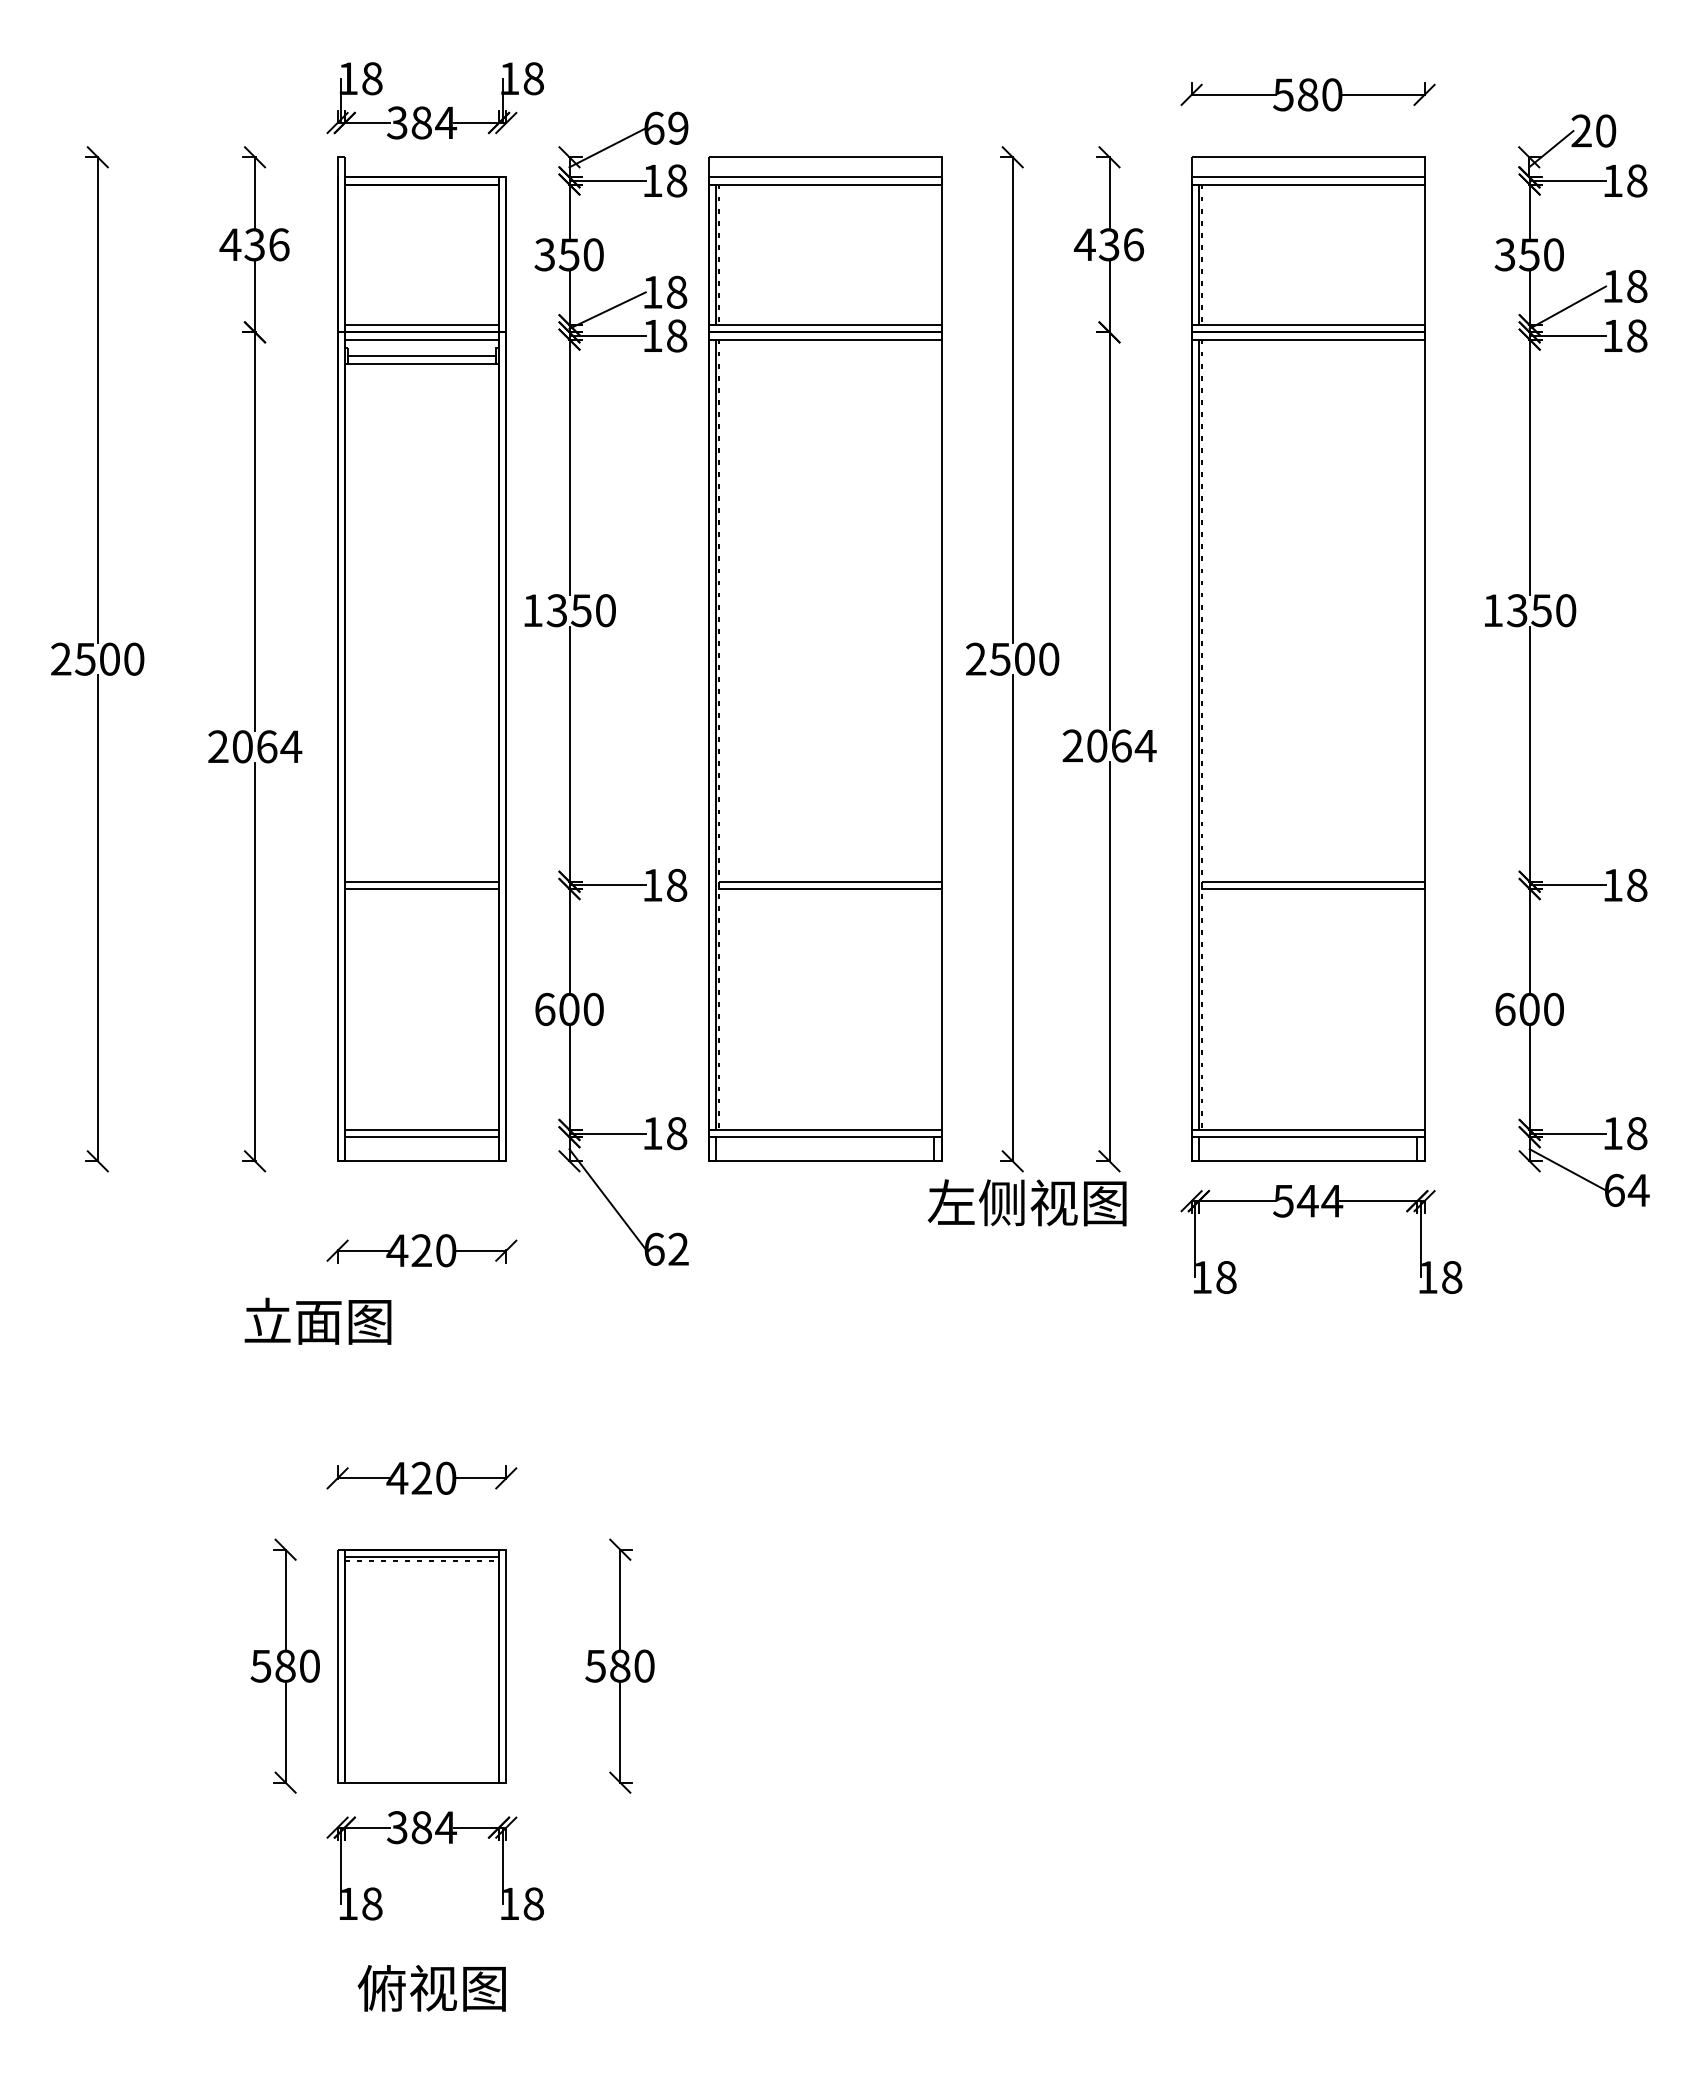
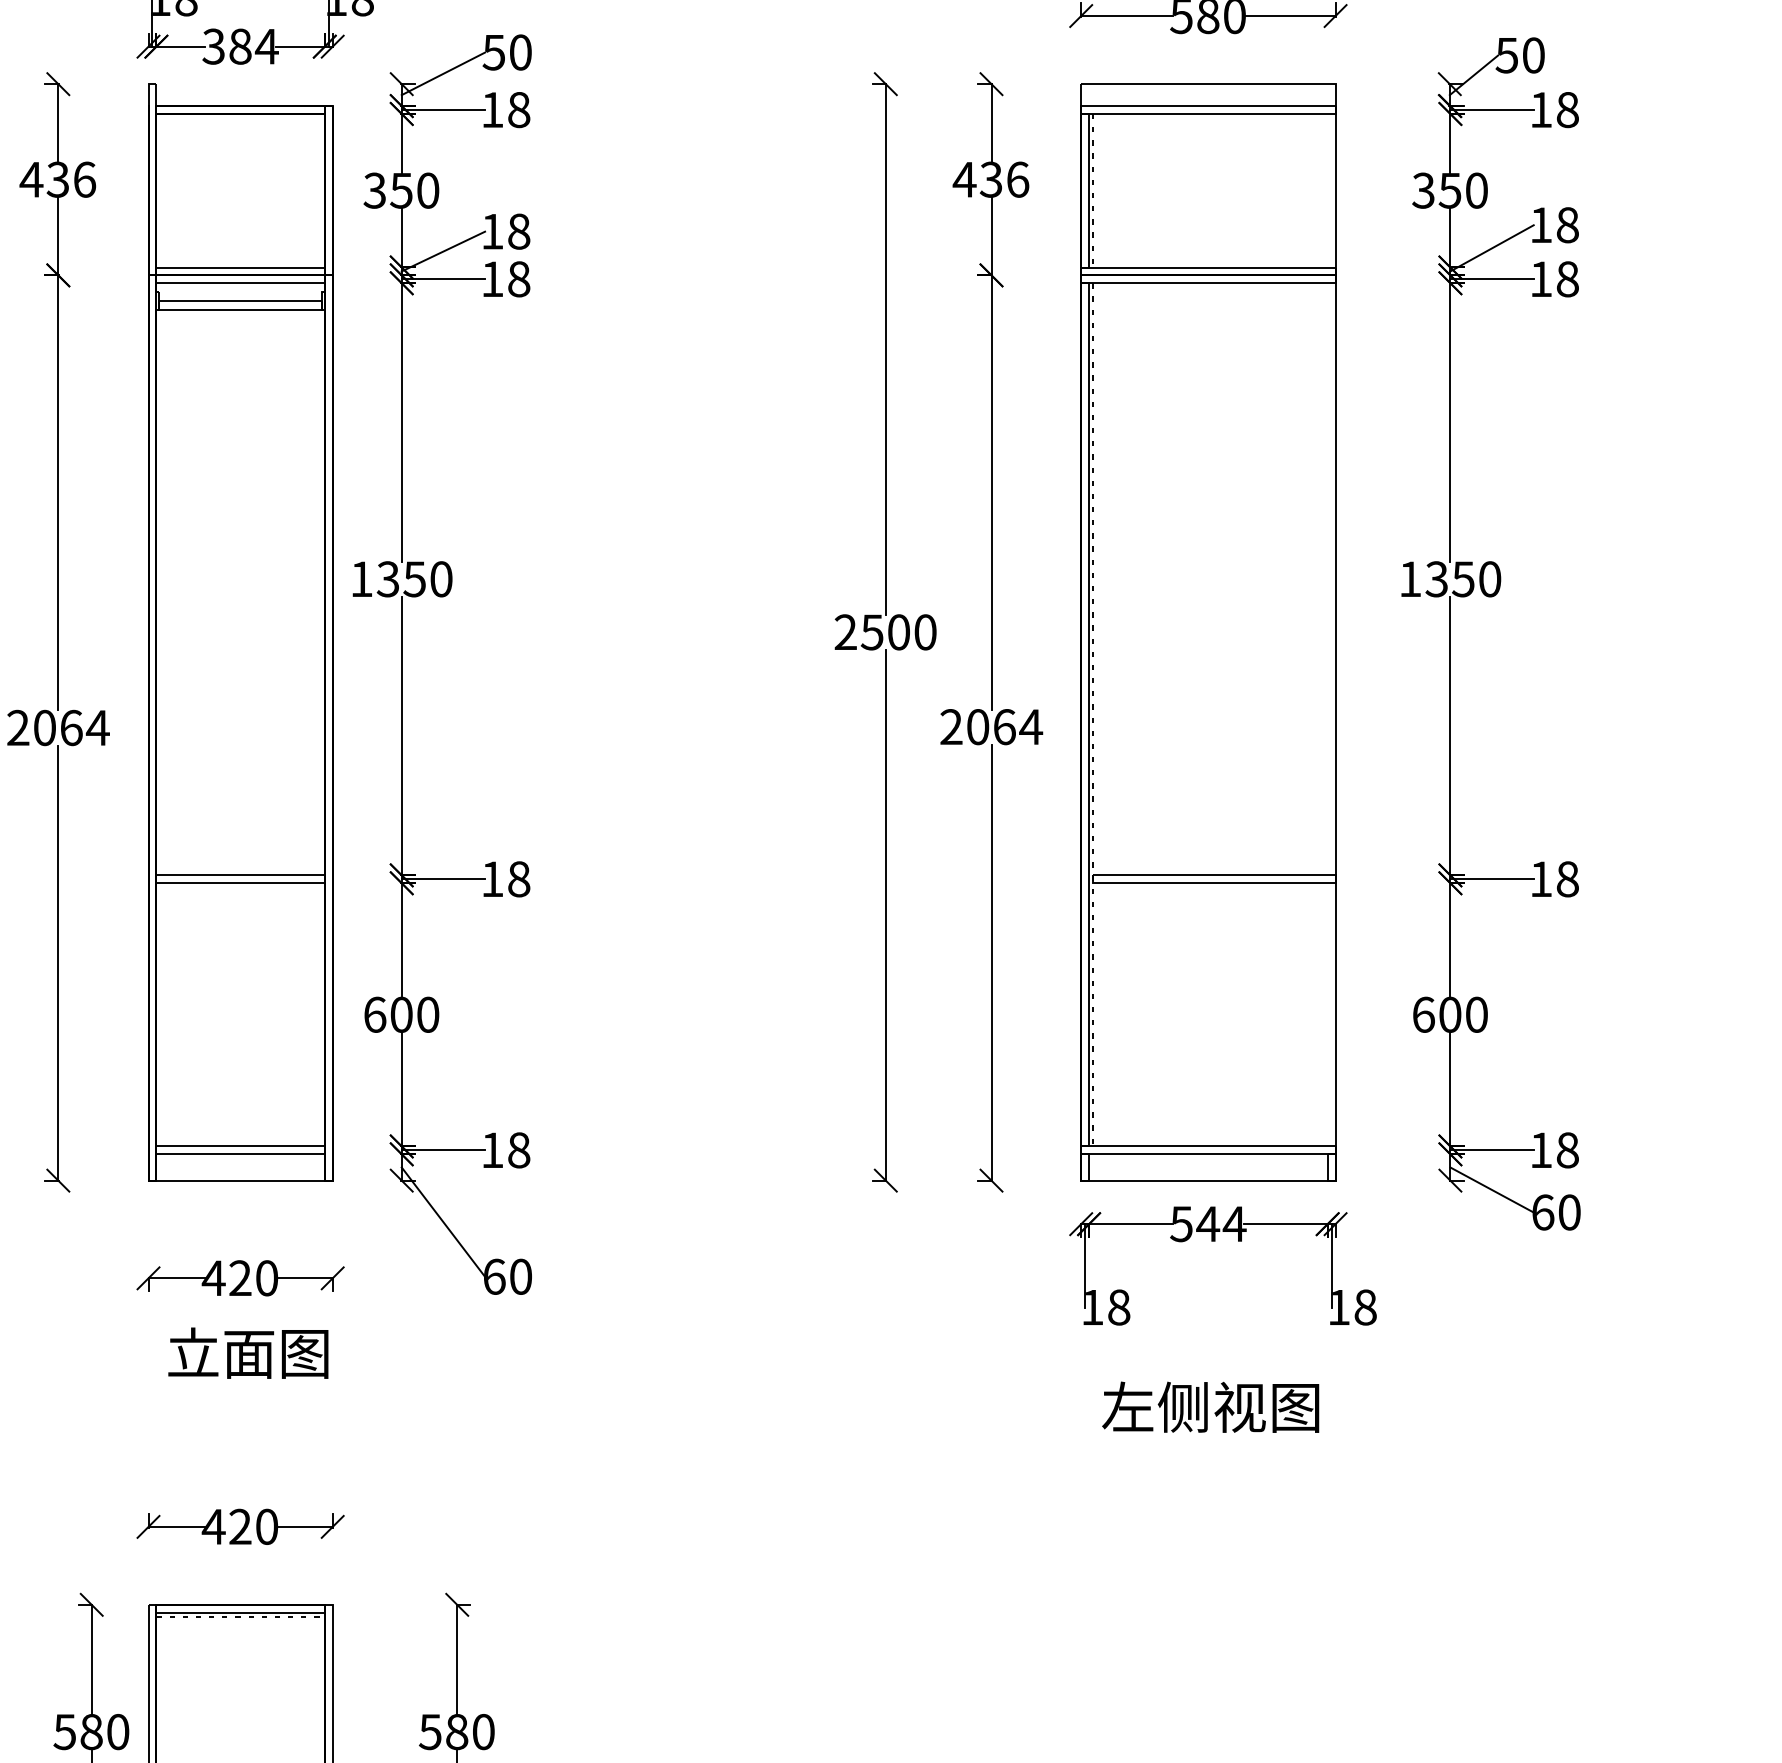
text: (665, 127) -> (506, 51), 69 -> 50
text: (1581, 130) -> (1506, 54), 20 -> 50
part: (825, 658) -> (681, 631), removed
text: (1638, 1190) -> (1569, 1212), 64 -> 60
text: (1026, 1202) -> (1209, 1406), moved
text: (678, 1248) -> (520, 1275), 62 -> 60
text: (317, 1320) -> (247, 1352), moved

